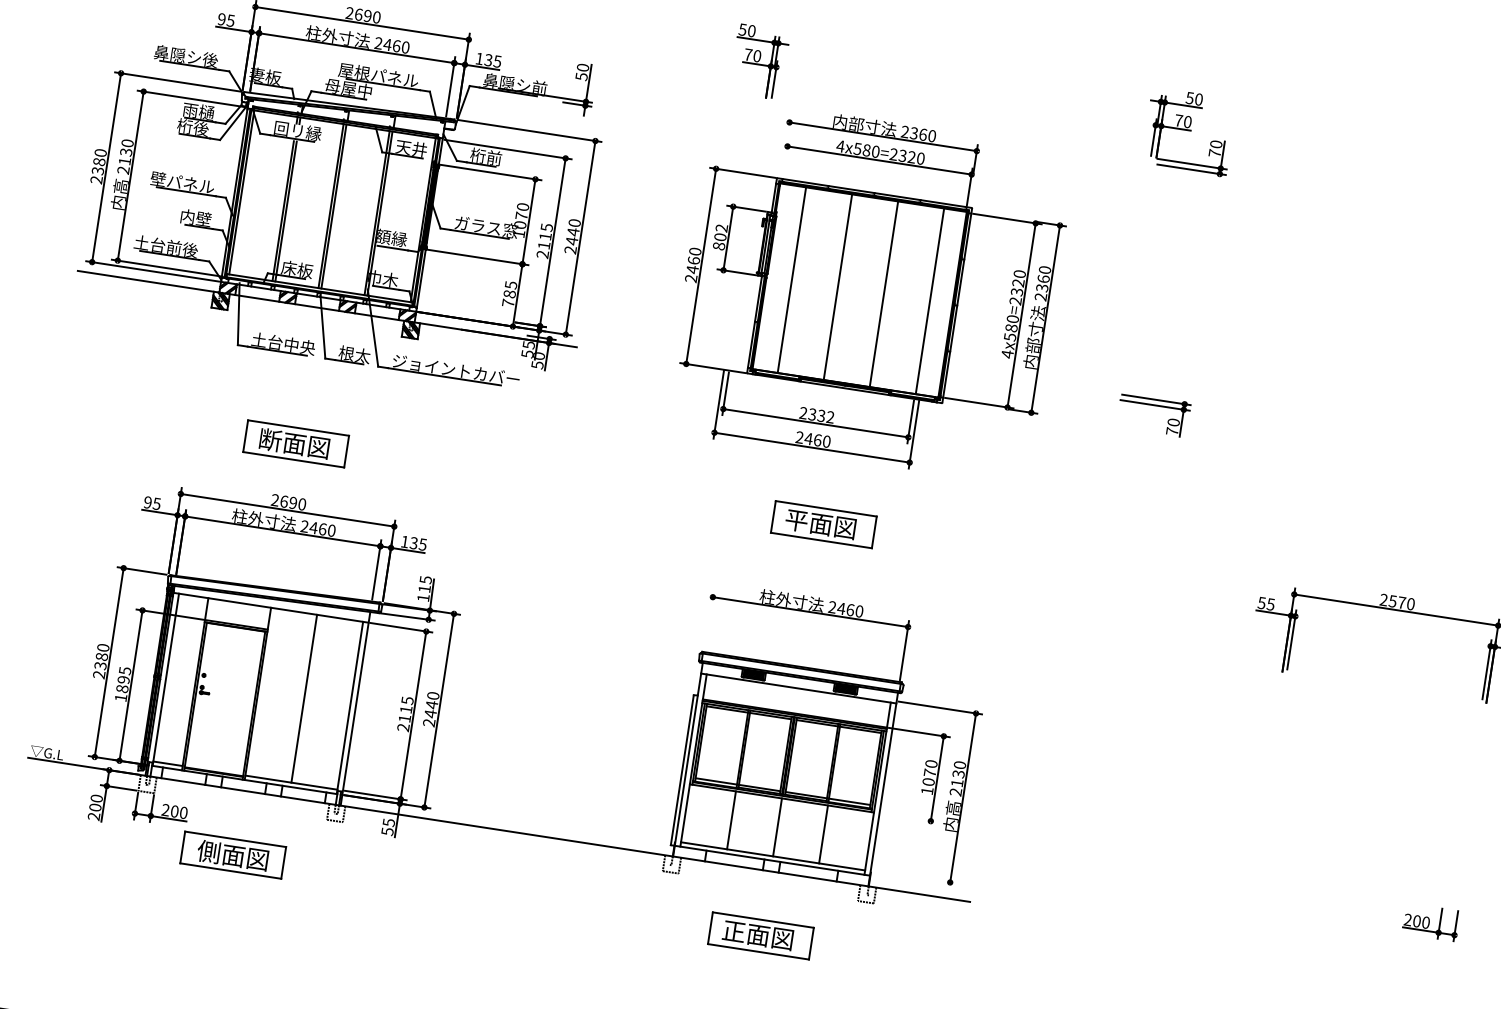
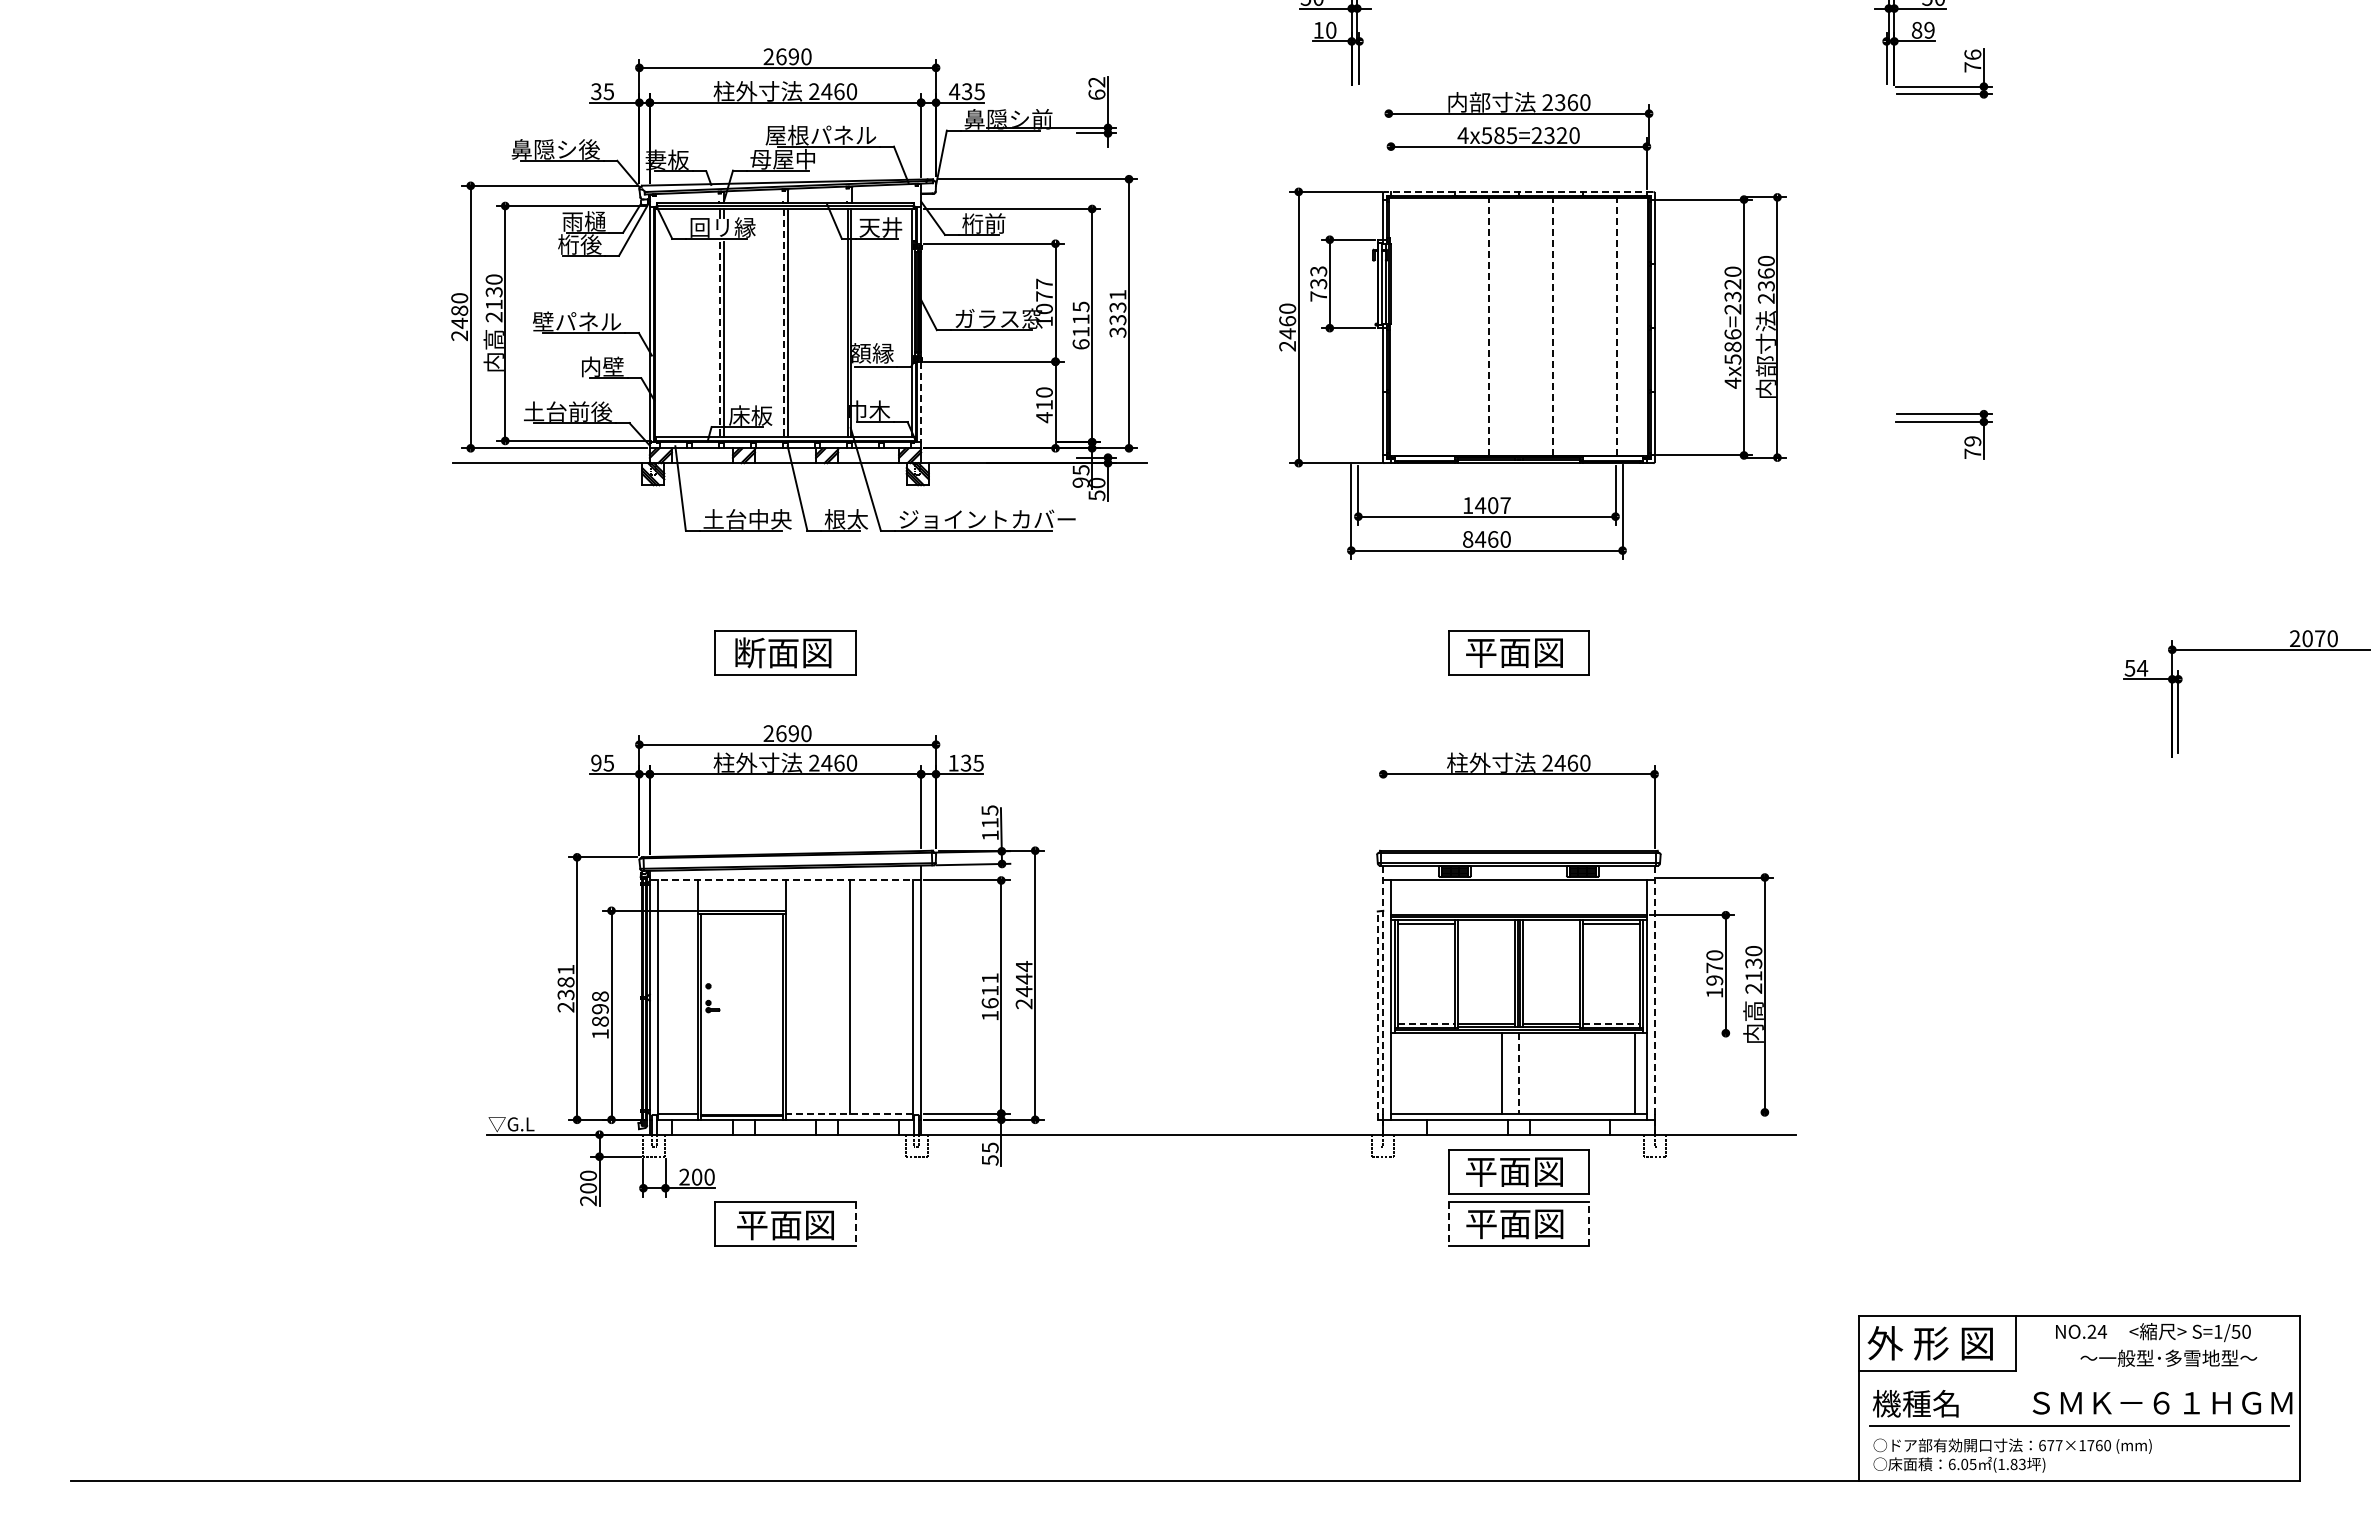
text: (221, 19) -> (596, 91), 95 -> 35
text: (748, 54) -> (1318, 30), 70 -> 10
text: (479, 58) -> (954, 91), 135 -> 435
text: (582, 72) -> (1096, 88), 50 -> 62
text: (1182, 121) -> (1922, 30), 70 -> 89
text: (1216, 144) -> (1972, 54), 70 -> 76
text: (875, 151) -> (1511, 135), 4x580=2320 -> 4x585=2320
text: (97, 171) -> (459, 323), 2380 -> 2480
line: (241, 192) -> (659, 322), removed
line: (874, 192) -> (1518, 191), solid -> dashed
line: (331, 206) -> (783, 322), solid -> dashed
text: (523, 206) -> (1044, 283), 1070 -> 1077
line: (283, 211) -> (719, 339), solid -> dashed
text: (572, 236) -> (1117, 313), 2440 -> 3331
text: (720, 236) -> (1318, 283), 802 -> 733
text: (542, 254) -> (1080, 344), 2115 -> 6115
line: (421, 278) -> (921, 402), solid -> dashed
line: (791, 280) -> (1424, 327), removed
line: (837, 287) -> (1488, 327), solid -> dashed
text: (509, 294) -> (1044, 405), 785 -> 410
line: (883, 294) -> (1552, 327), solid -> dashed
line: (929, 301) -> (1616, 327), solid -> dashed
text: (1012, 319) -> (1732, 334), 4x580=2320 -> 4x586=2320
text: (527, 353) -> (1080, 482), 55 -> 95
text: (816, 415) -> (1486, 505), 2332 -> 1407
text: (1173, 422) -> (1972, 441), 70 -> 79
text: (800, 437) -> (1468, 539), 2460 -> 8460
text: (1392, 601) -> (2307, 638), 2570 -> 2070
text: (1270, 604) -> (2142, 668), 55 -> 54
line: (271, 607) -> (785, 880), solid -> dashed
text: (102, 647) -> (565, 969), 2380 -> 2381
text: (125, 670) -> (600, 996), 1895 -> 1898
text: (432, 695) -> (1023, 966), 2440 -> 2444
text: (405, 713) -> (989, 996), 2115 -> 1611
line: (770, 715) -> (1486, 923), removed
line: (817, 723) -> (1551, 923), removed
line: (688, 759) -> (1383, 1000), solid -> dashed
line: (682, 770) -> (1377, 1015), solid -> dashed
line: (716, 781) -> (1426, 1023), solid -> dashed
line: (291, 782) -> (849, 1113), solid -> dashed
text: (928, 782) -> (1714, 980), 1070 -> 1970
line: (883, 789) -> (1654, 1000), solid -> dashed
line: (849, 801) -> (1611, 1023), solid -> dashed
line: (731, 820) -> (1501, 1073), moved
line: (777, 827) -> (1518, 1073), solid -> dashed
line: (823, 834) -> (1634, 1073), moved
text: (208, 851) -> (751, 1224), 側面図 -> 平面図
line: (283, 863) -> (855, 1224), solid -> dashed
part: (766, 897) -> (1518, 1171), added
line: (710, 928) -> (1448, 1224), solid -> dashed
text: (733, 931) -> (1481, 1224), 正面図 -> 平面図
line: (811, 943) -> (1589, 1223), solid -> dashed

